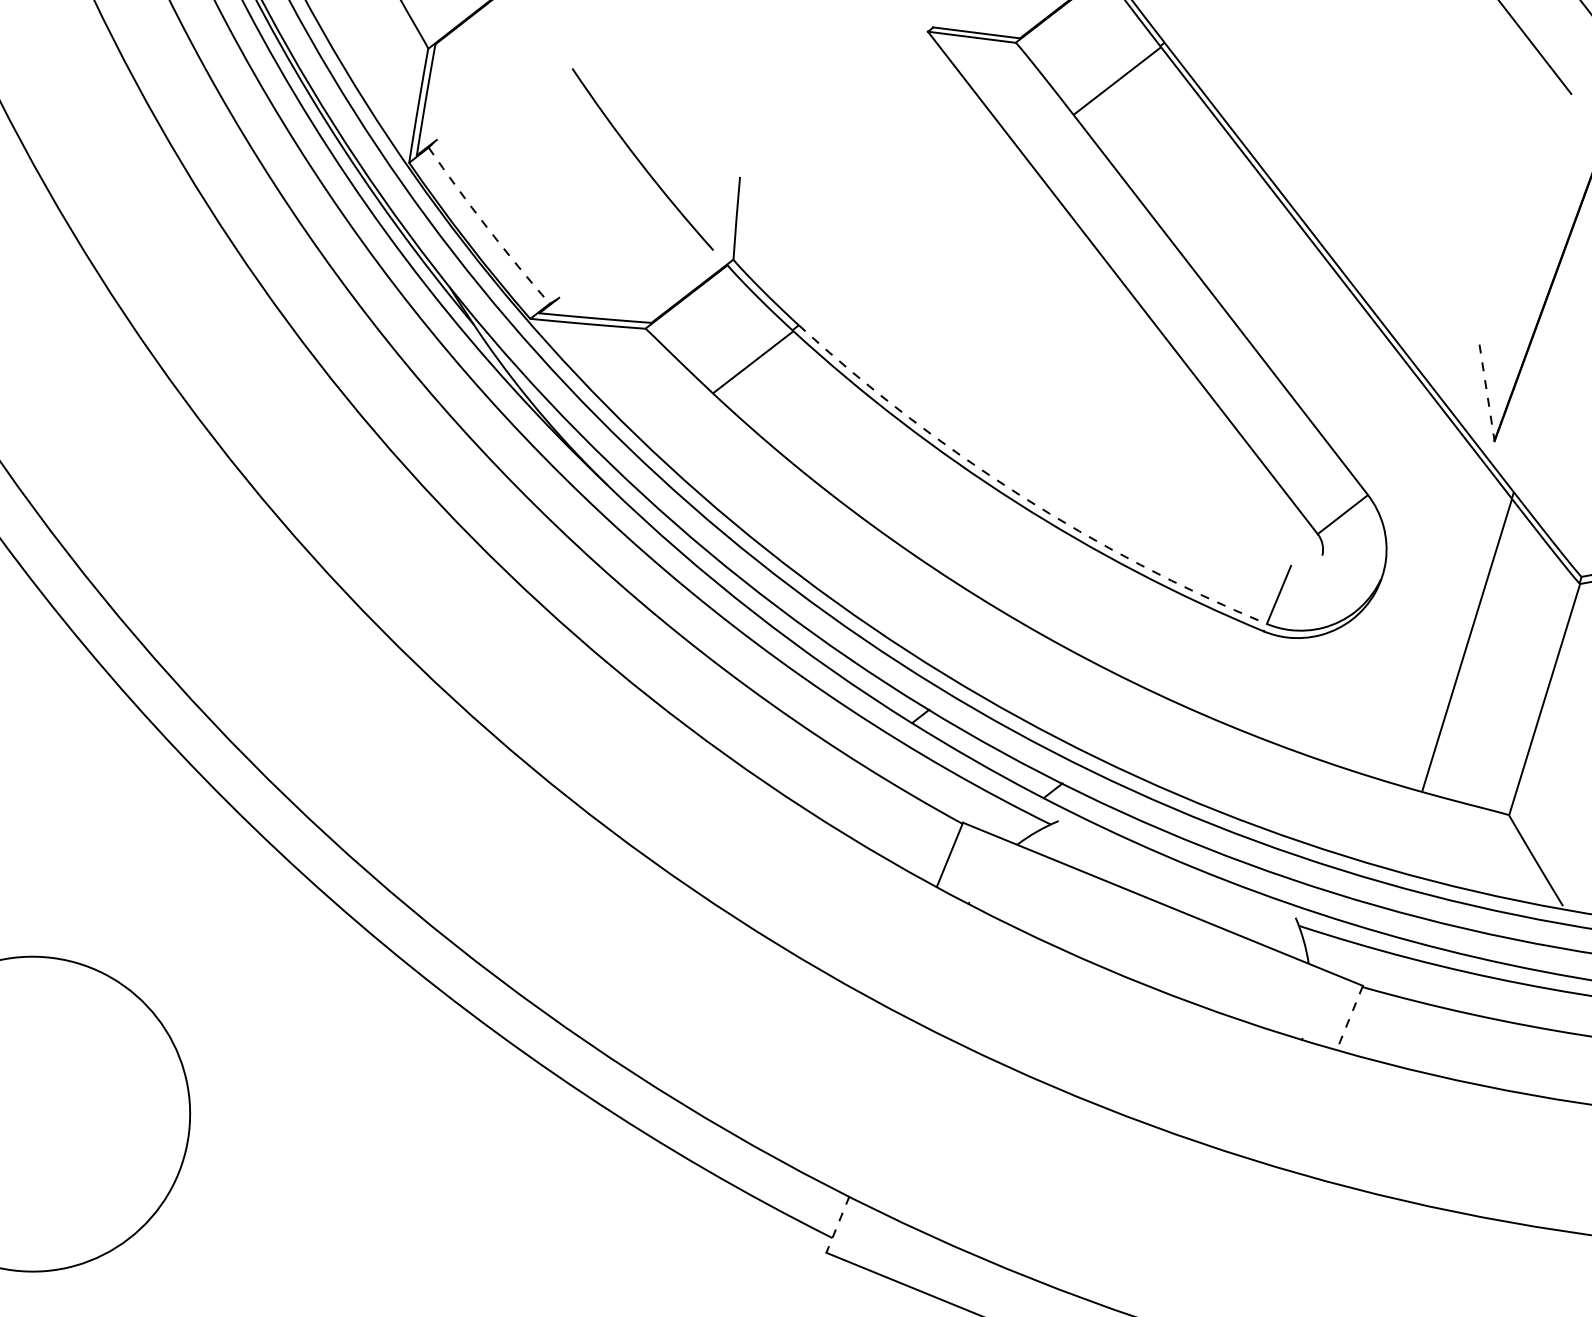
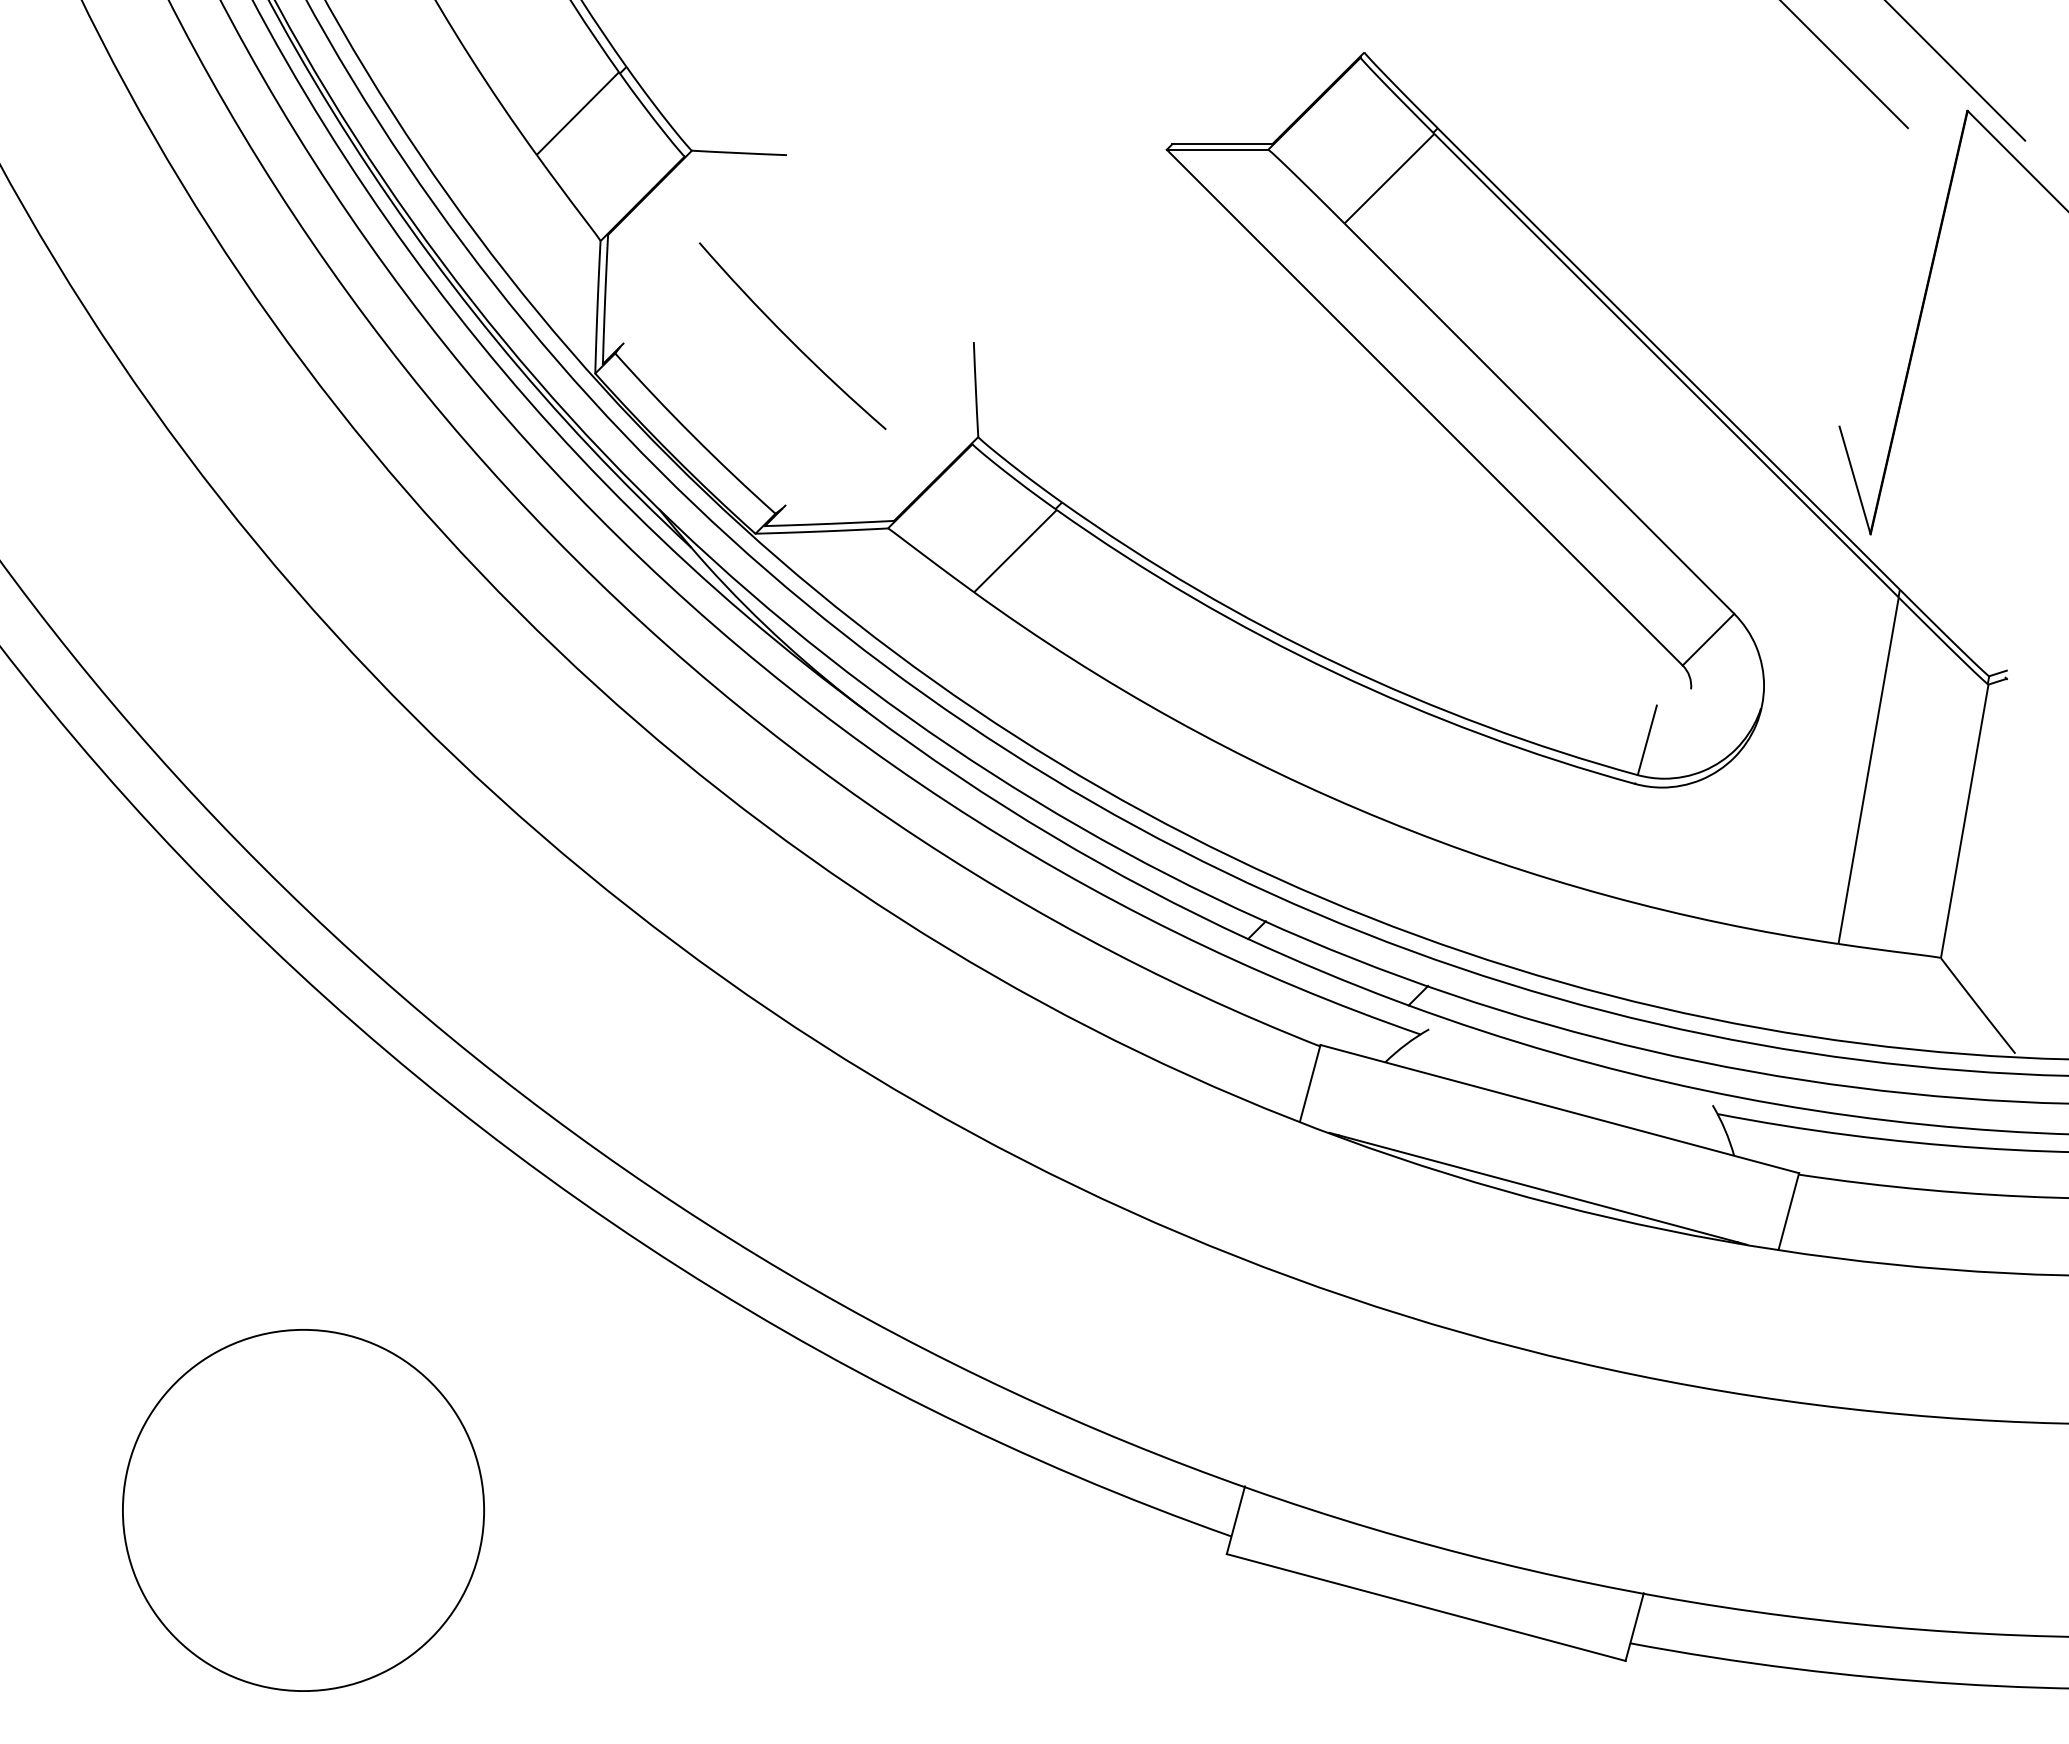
arc: (639, 160) -> (789, 337), moved
arc: (487, 227) -> (693, 435), dashed -> solid
line: (1486, 392) -> (1854, 480), dashed -> solid
arc: (1019, 494) -> (1337, 663), dashed -> solid
line: (1135, 970) -> (1538, 1188), added
line: (1349, 1017) -> (1788, 1211), dashed -> solid
line: (837, 1224) -> (1235, 1520), dashed -> solid

